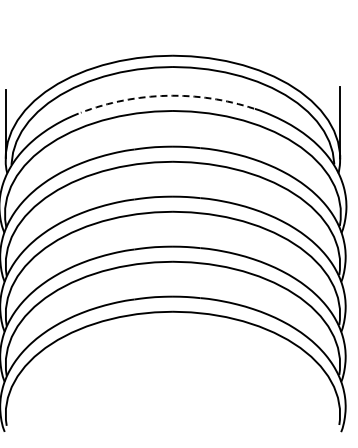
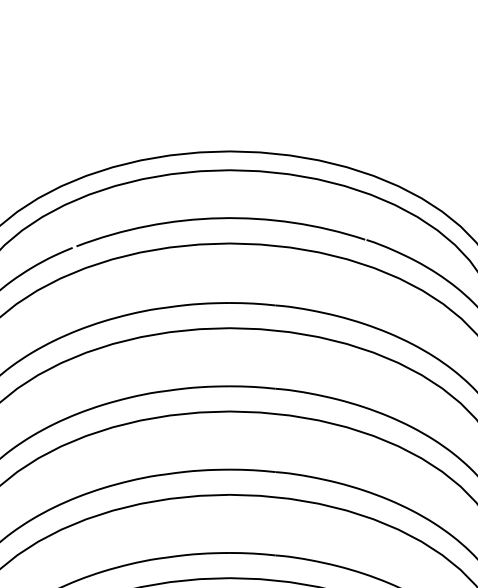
arc: (167, 95) -> (220, 217), dashed -> solid

